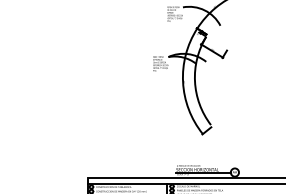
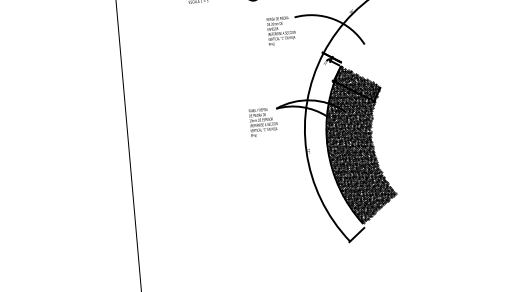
hatch: (212, 80) -> (358, 143), added

